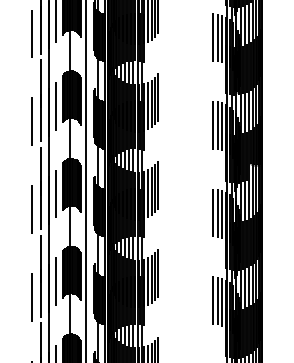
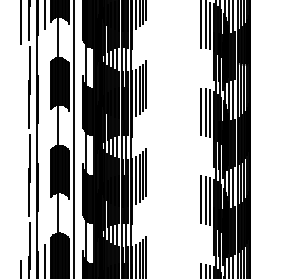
line: (56, 193) -> (44, 92), removed
line: (31, 209) -> (19, 108), removed
line: (56, 281) -> (44, 180), removed
line: (31, 297) -> (19, 196), removed

